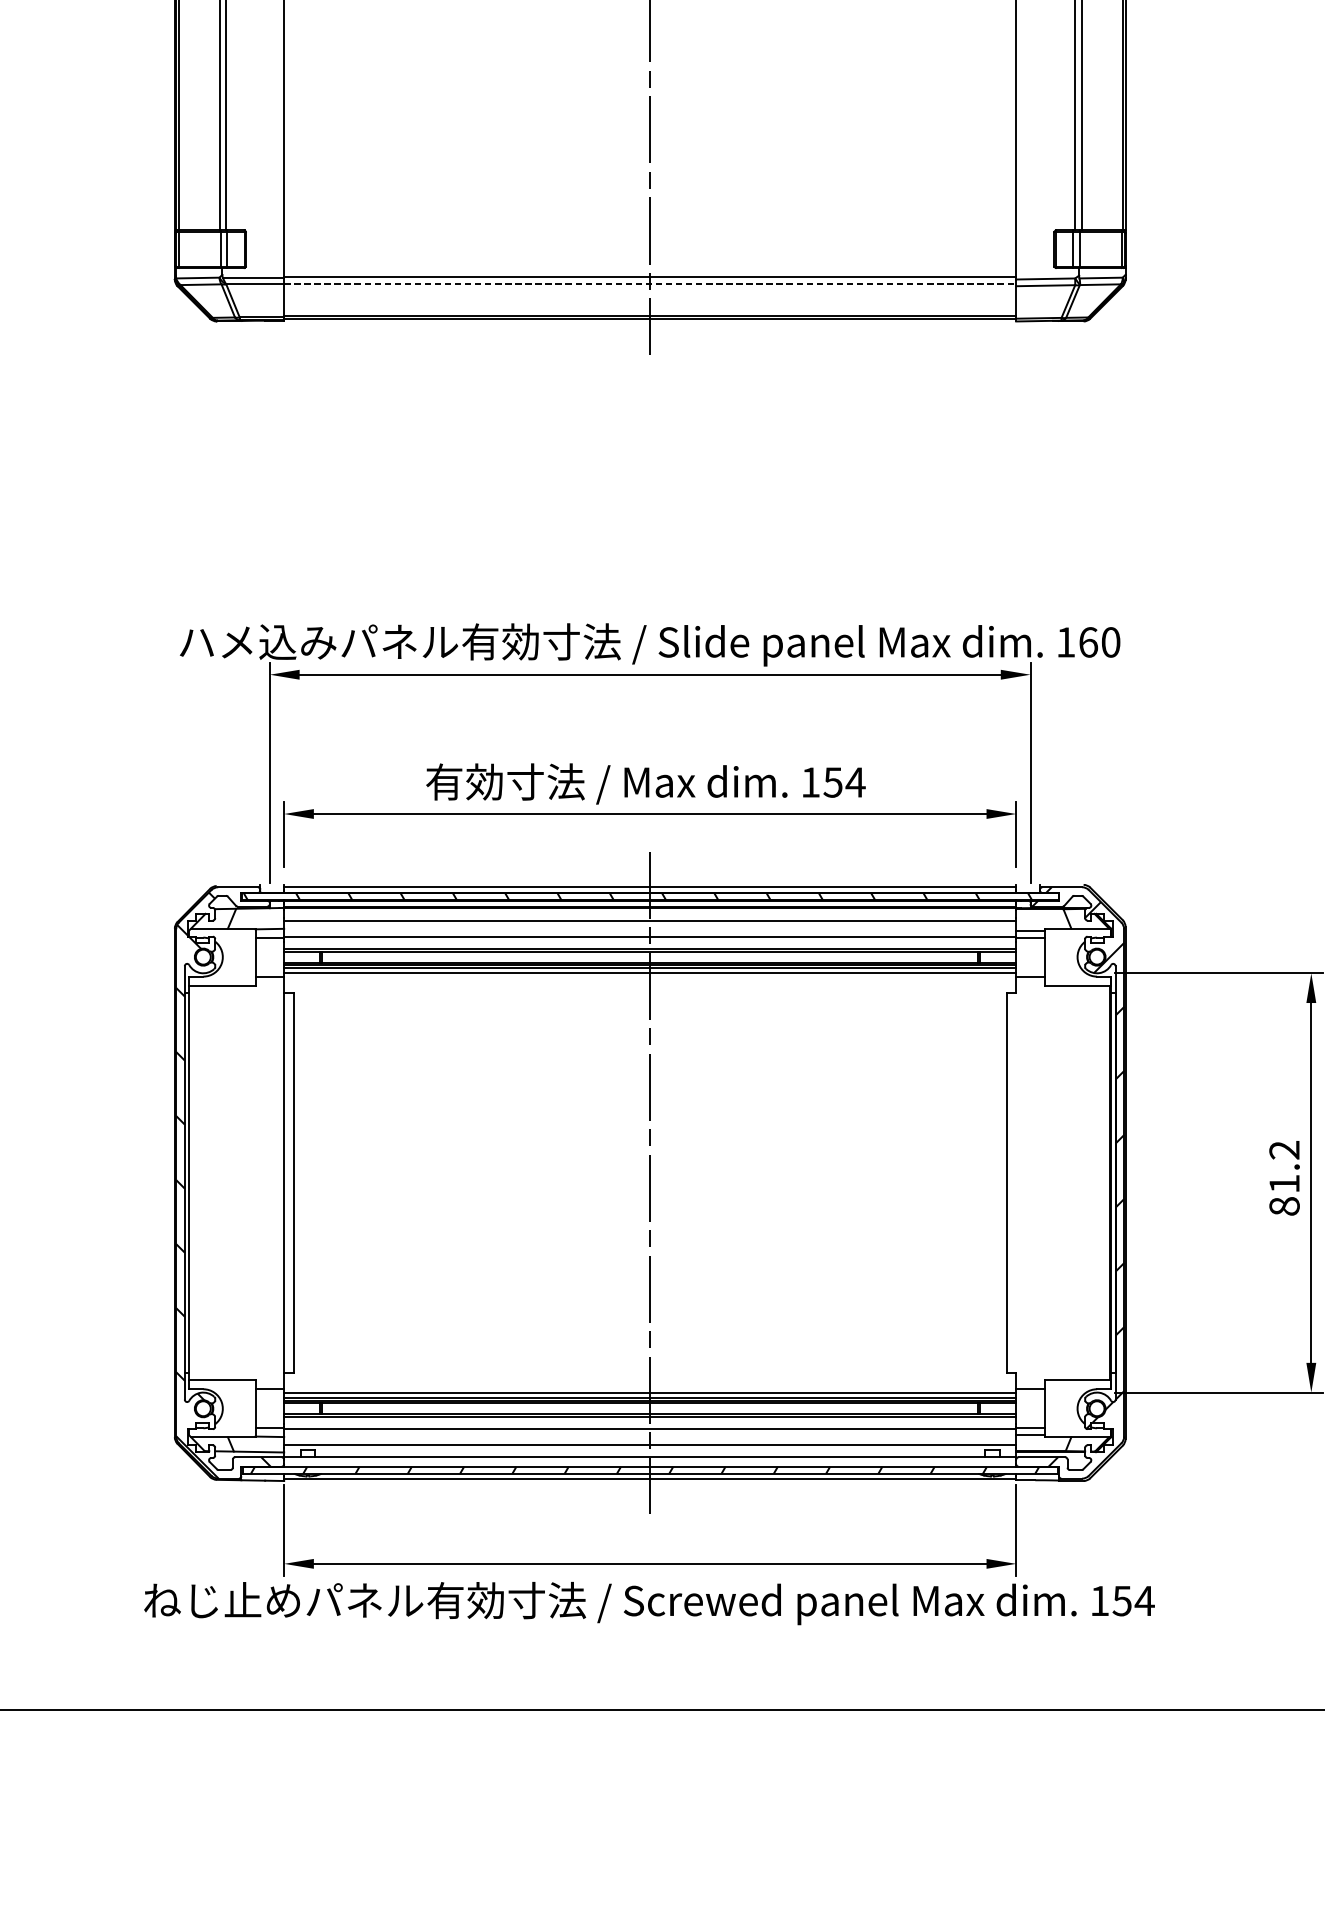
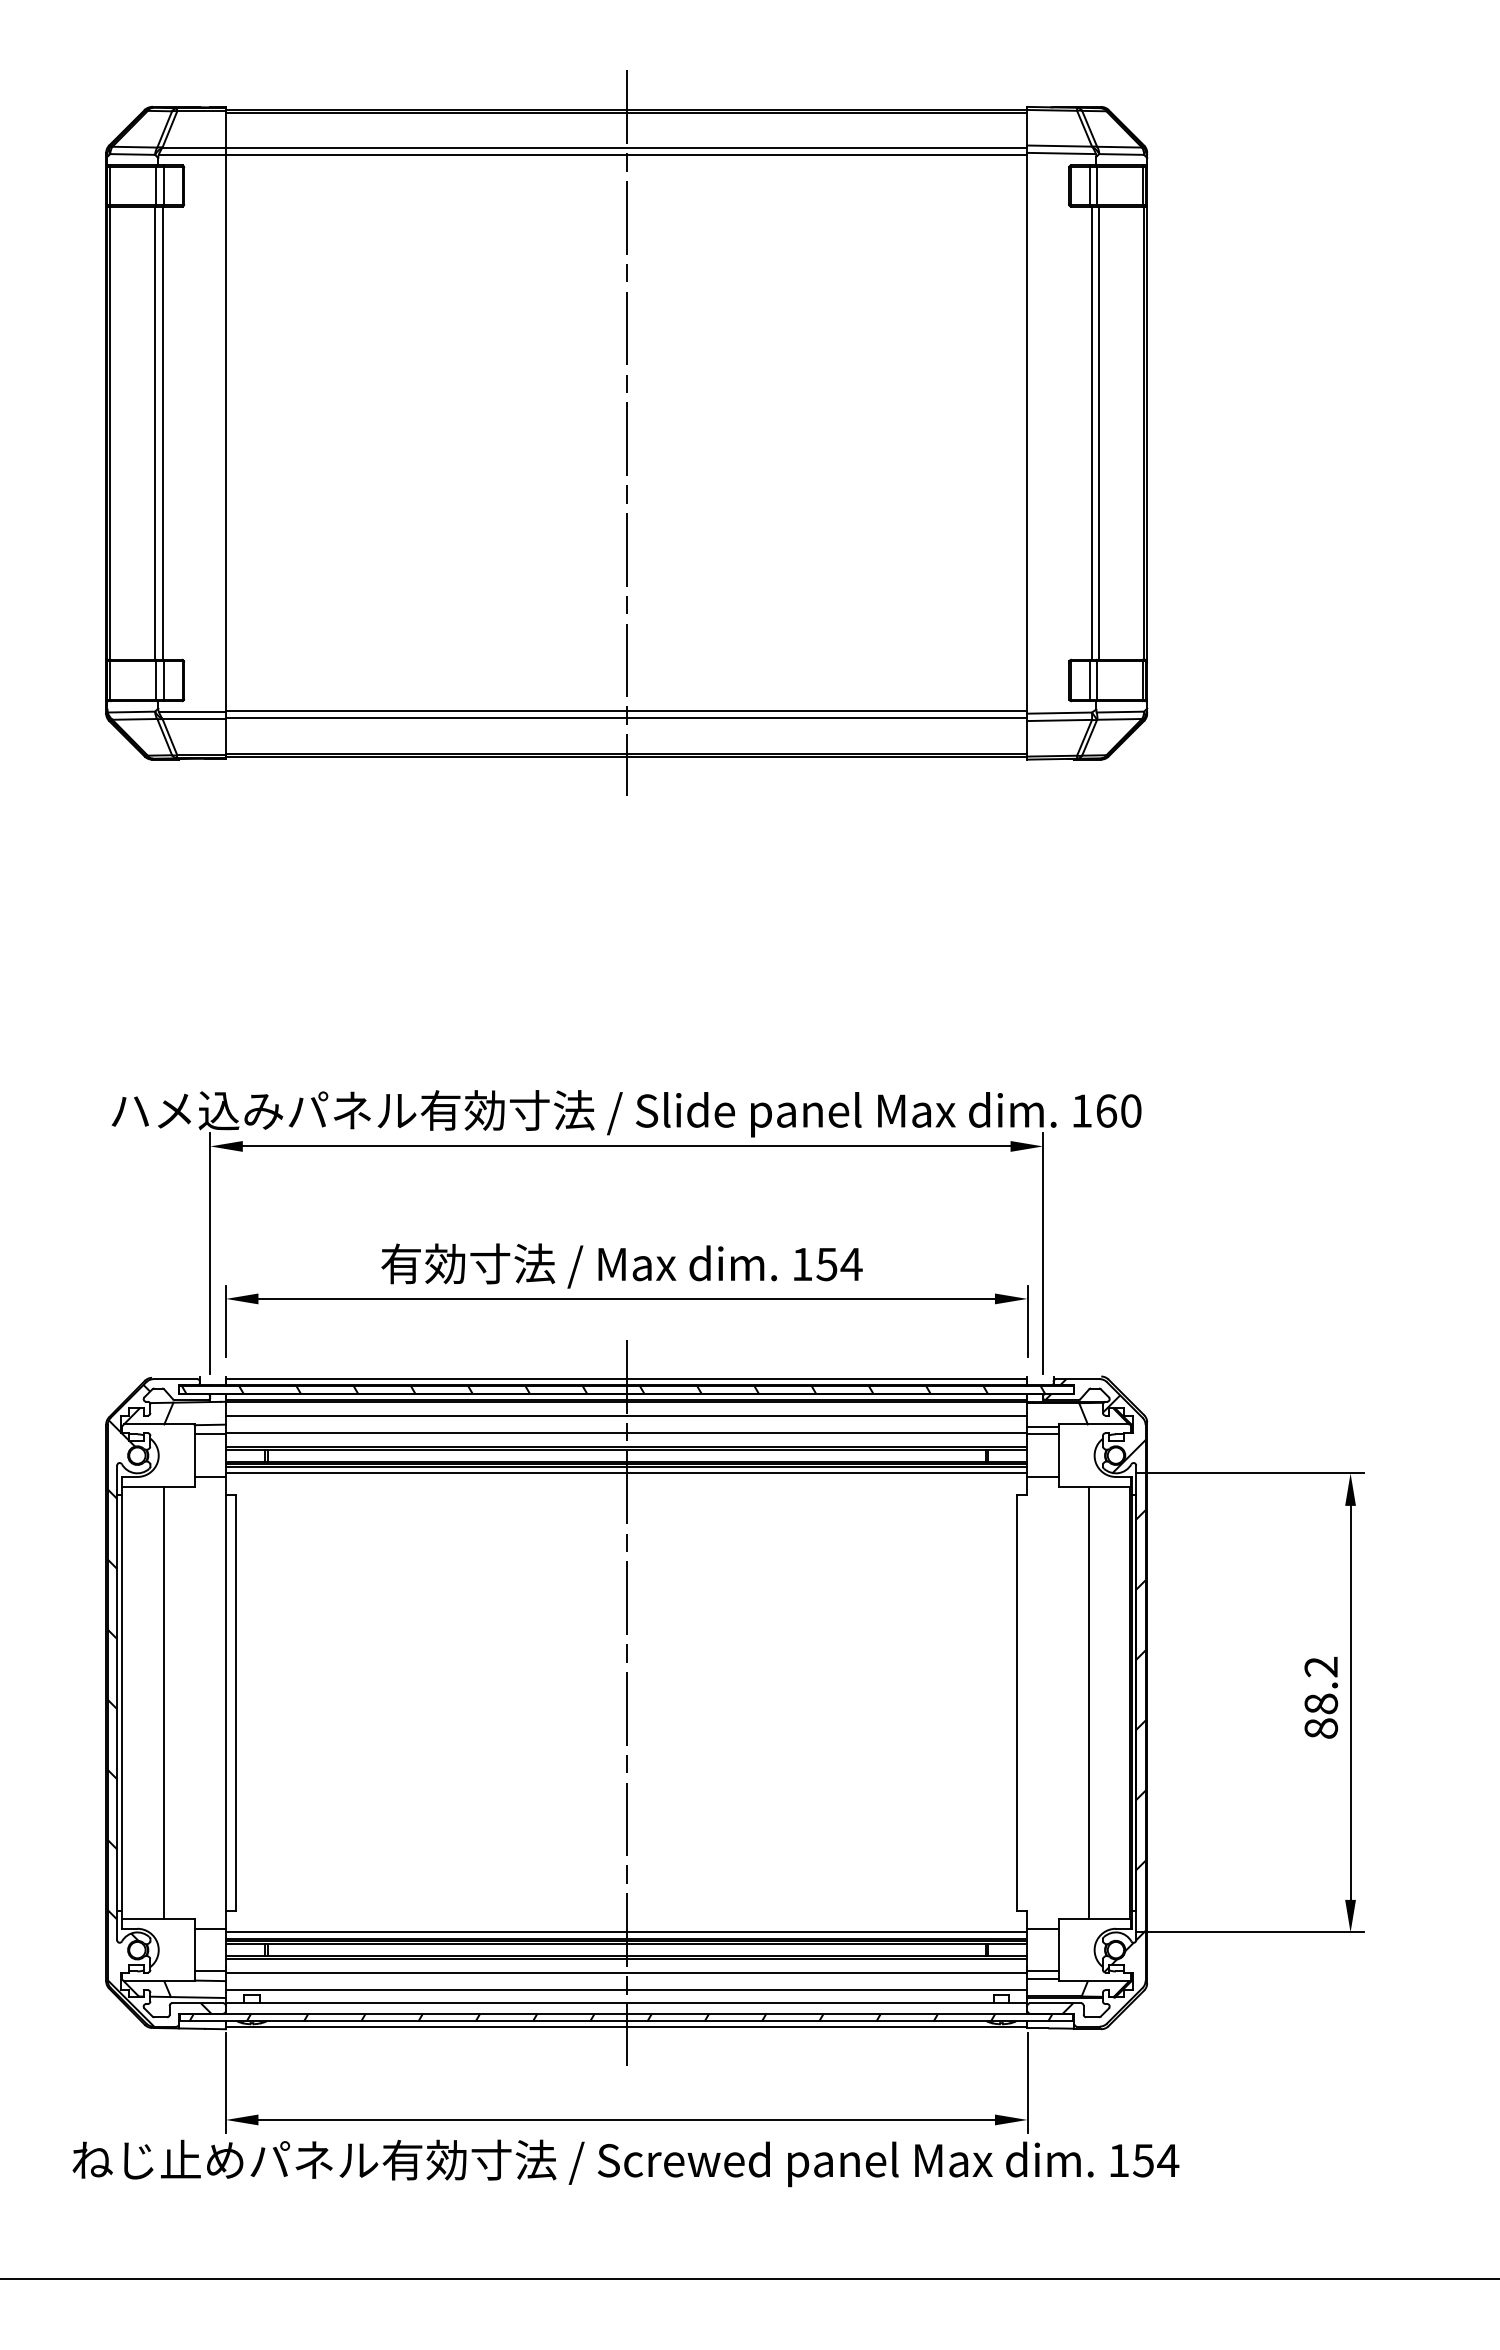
line: (650, 283) -> (626, 718), dashed -> solid
line: (227, 1182) -> (163, 1702), added
line: (1071, 1182) -> (1088, 1702), added
text: (1284, 1183) -> (1321, 1703), 81.2 -> 88.2

